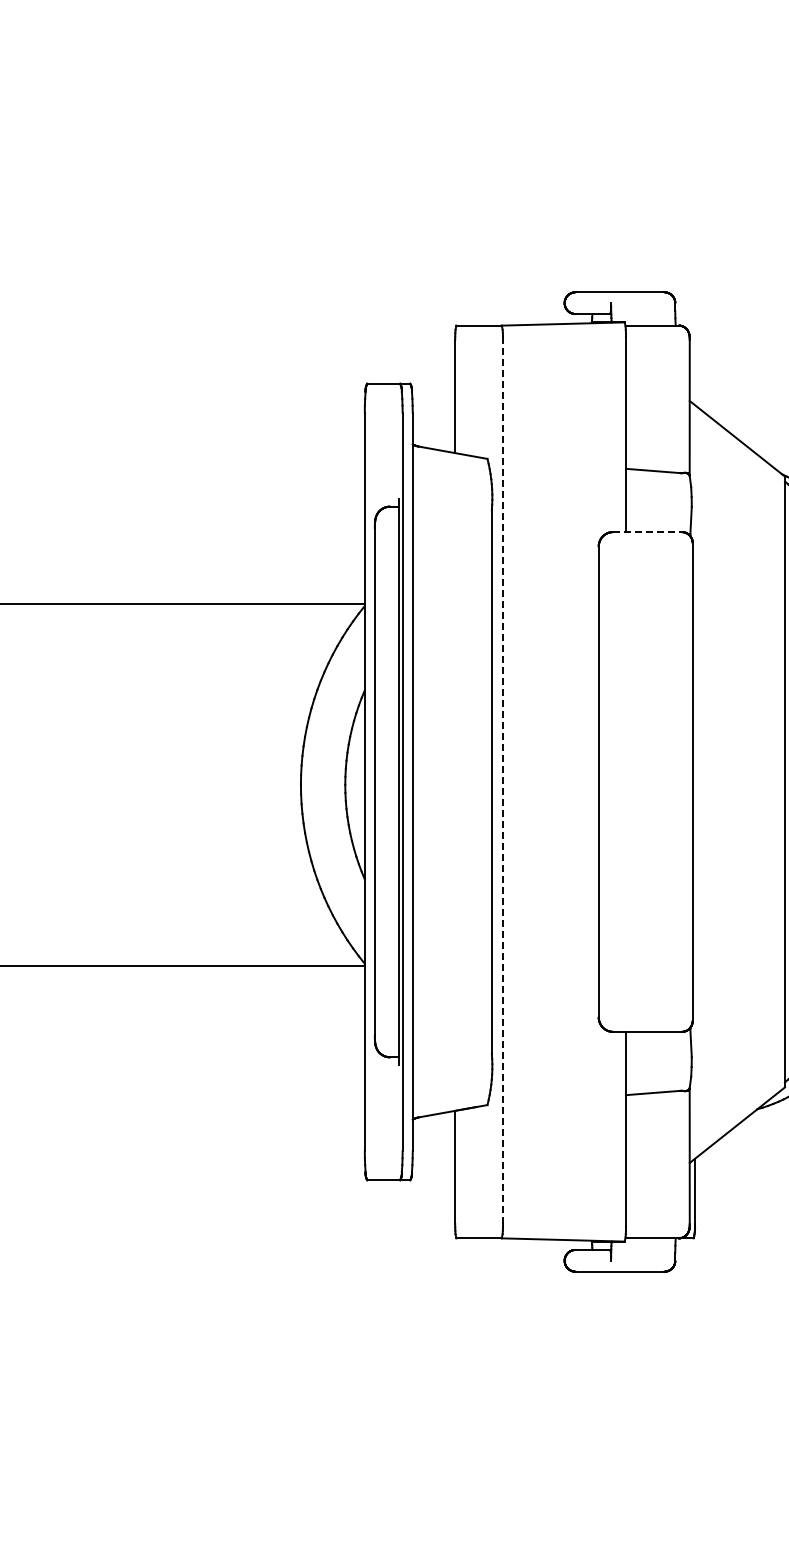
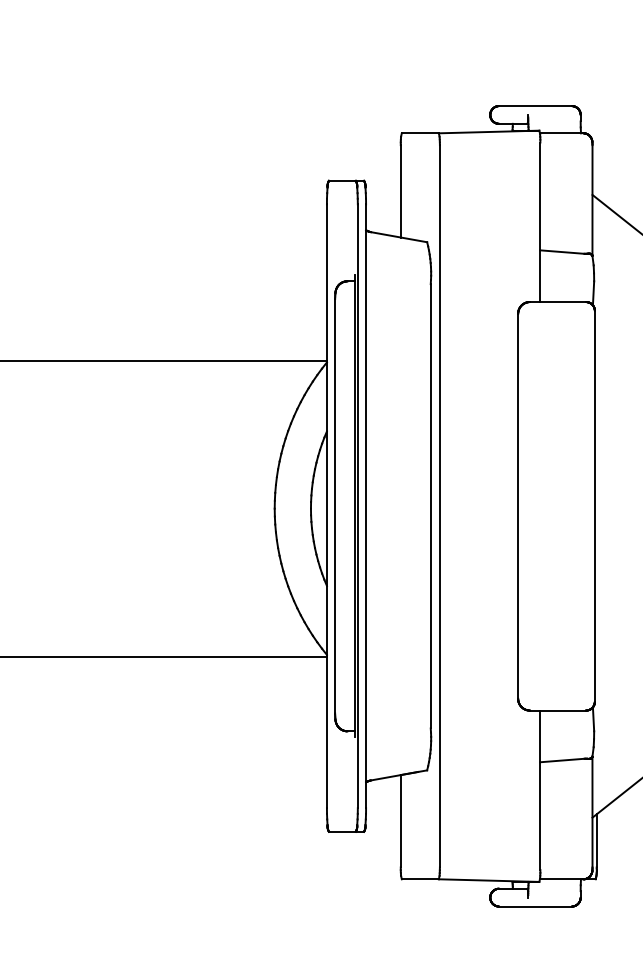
line: (648, 532) -> (558, 302), dashed -> solid
line: (503, 782) -> (440, 506), dashed -> solid

